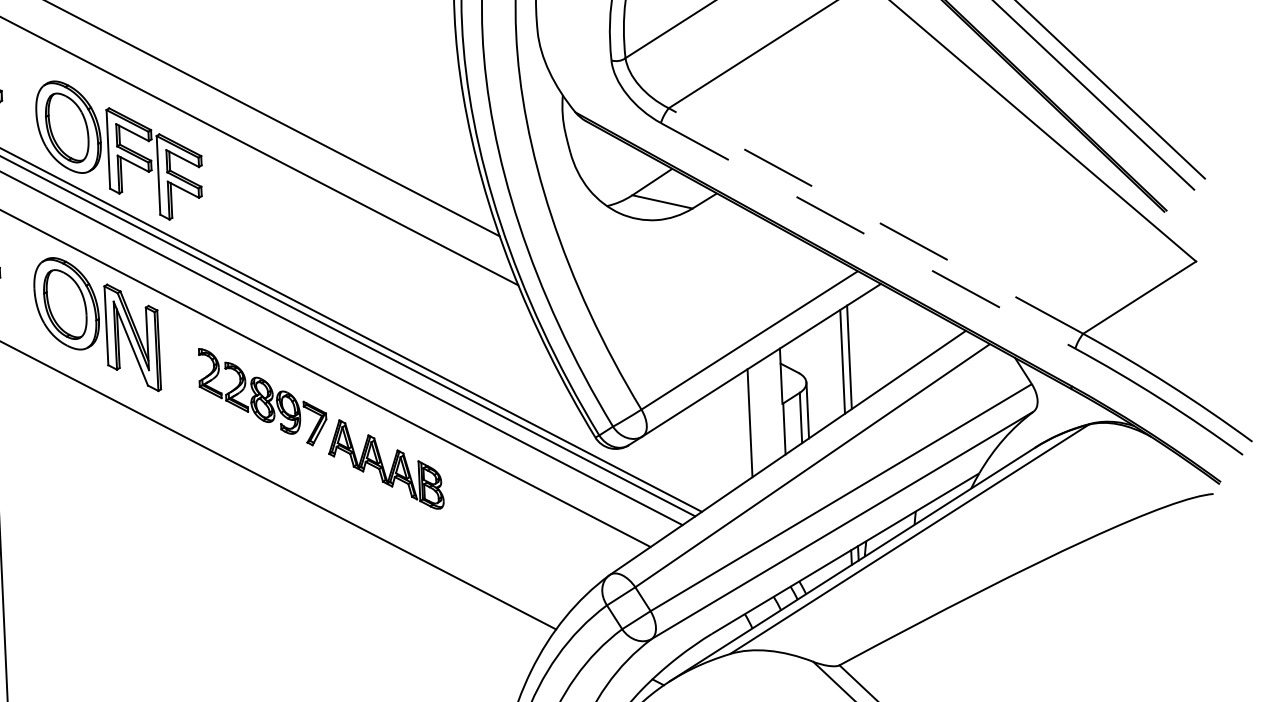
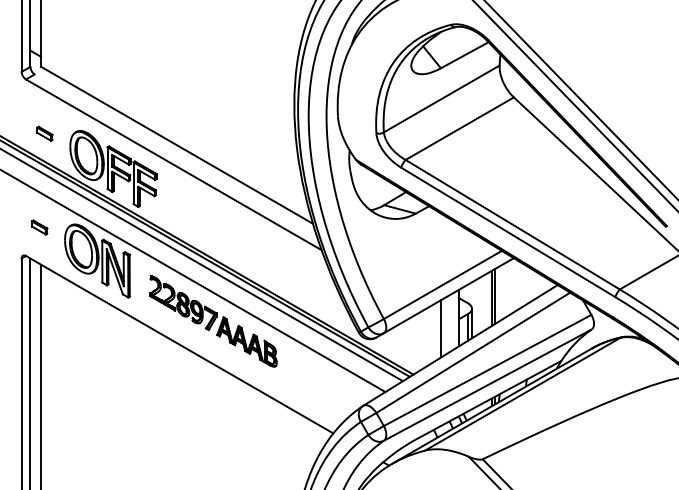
line: (875, 220) -> (512, 224), dashed -> solid
line: (868, 236) -> (508, 232), dashed -> solid

